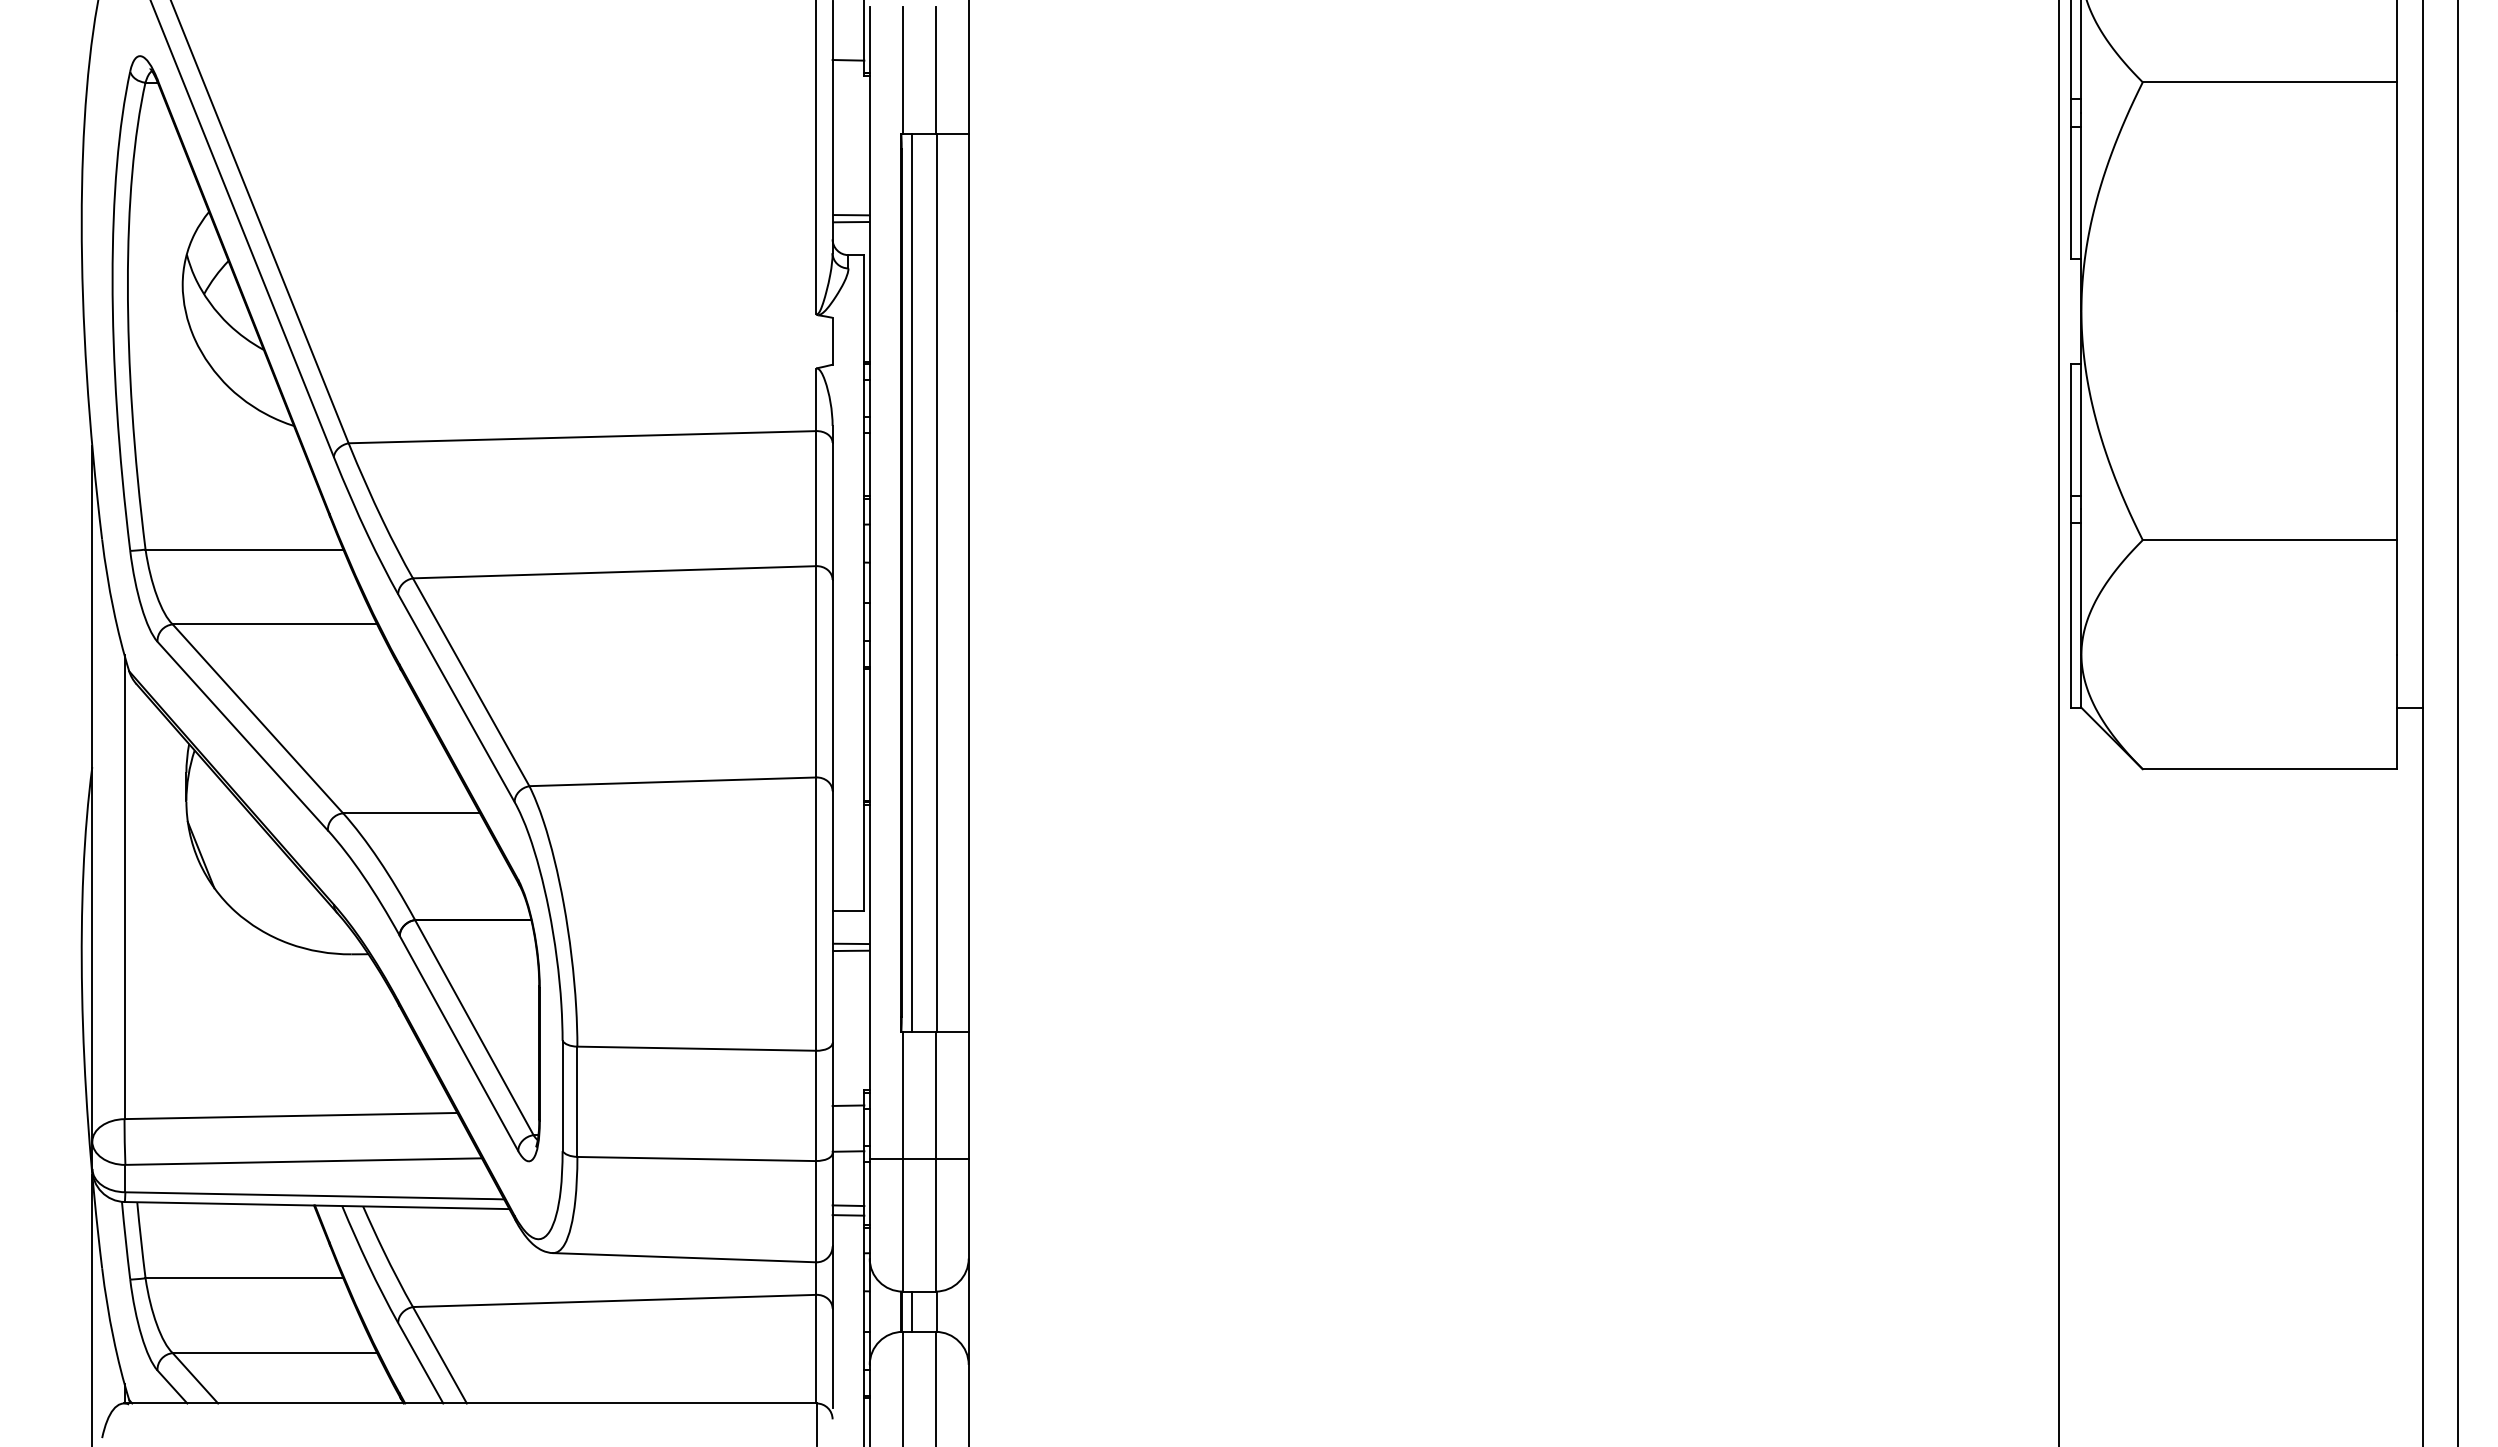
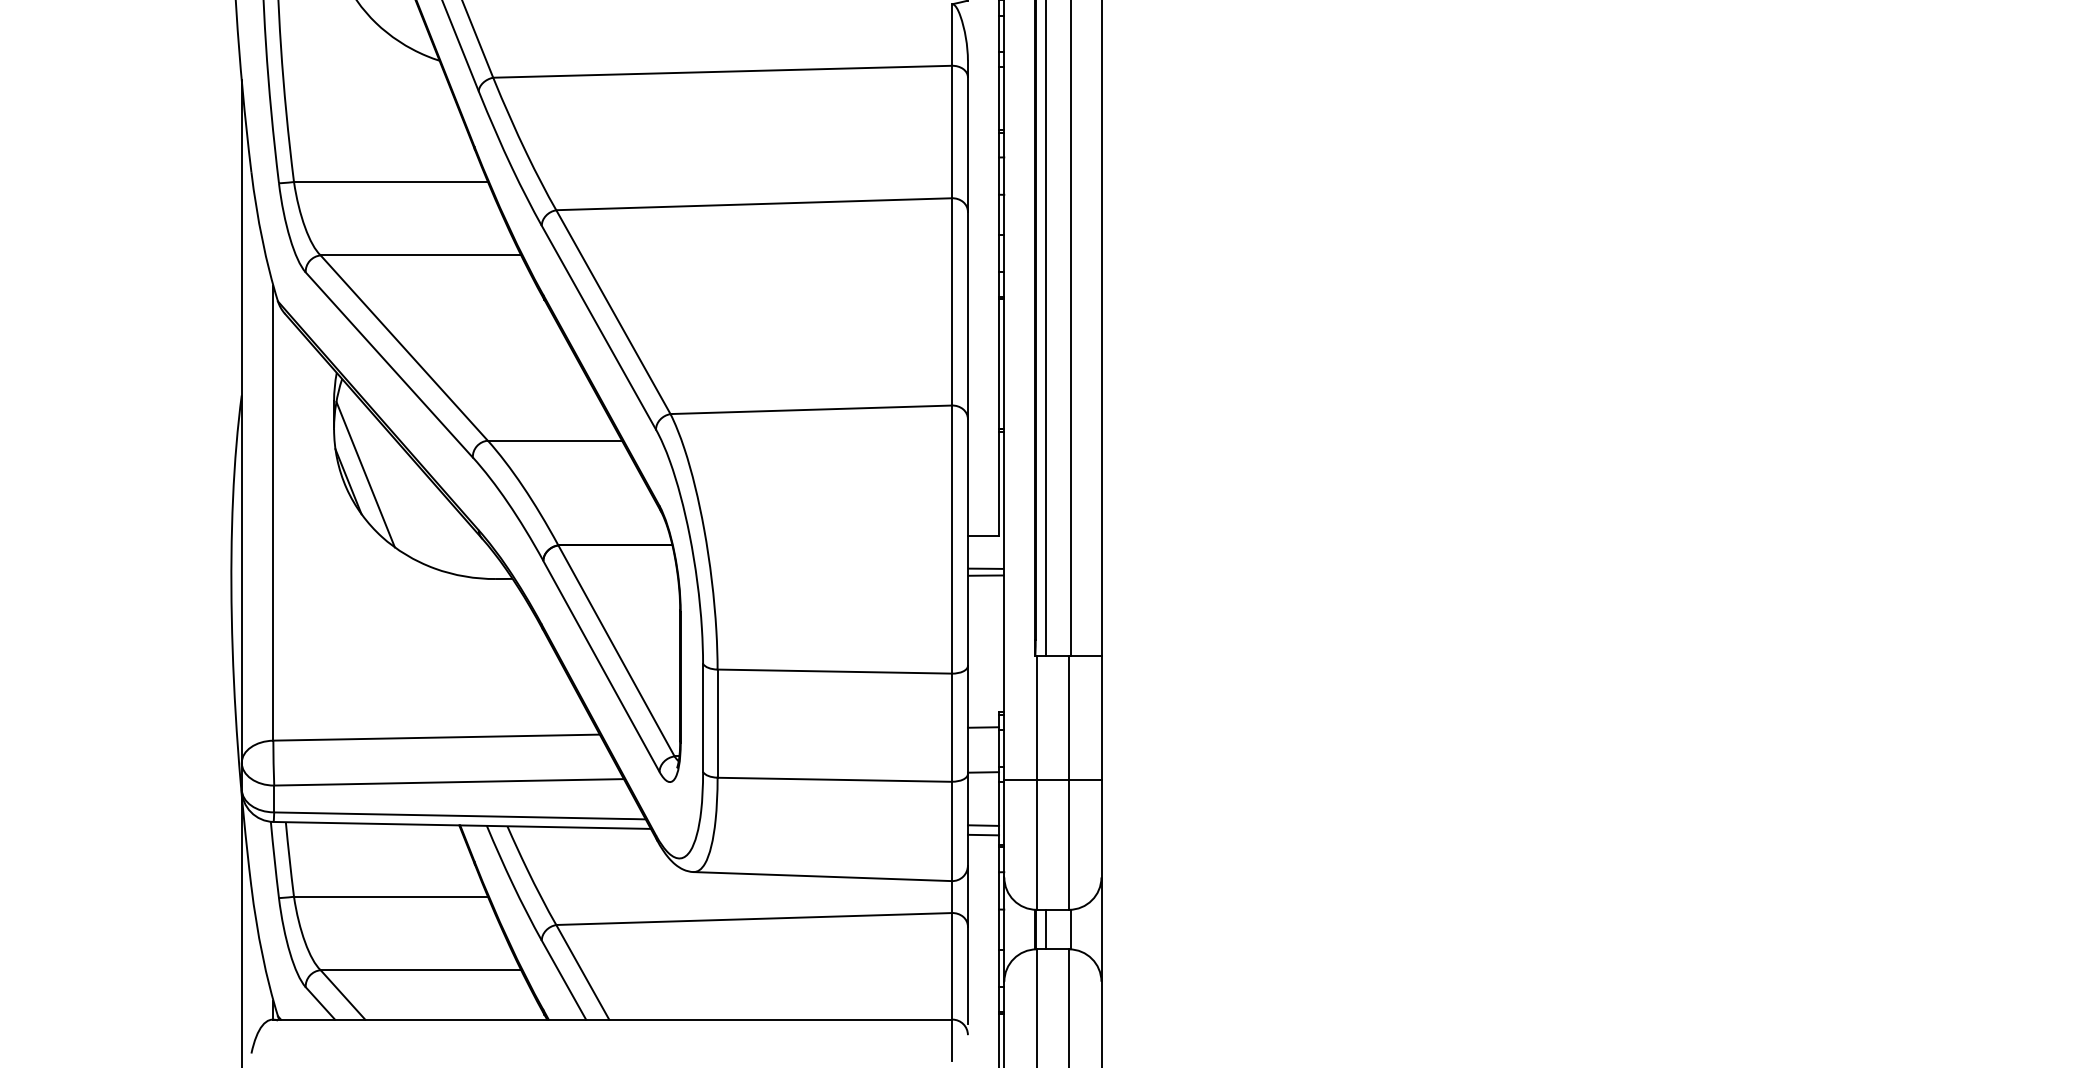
line: (218, 847) -> (365, 474), added

